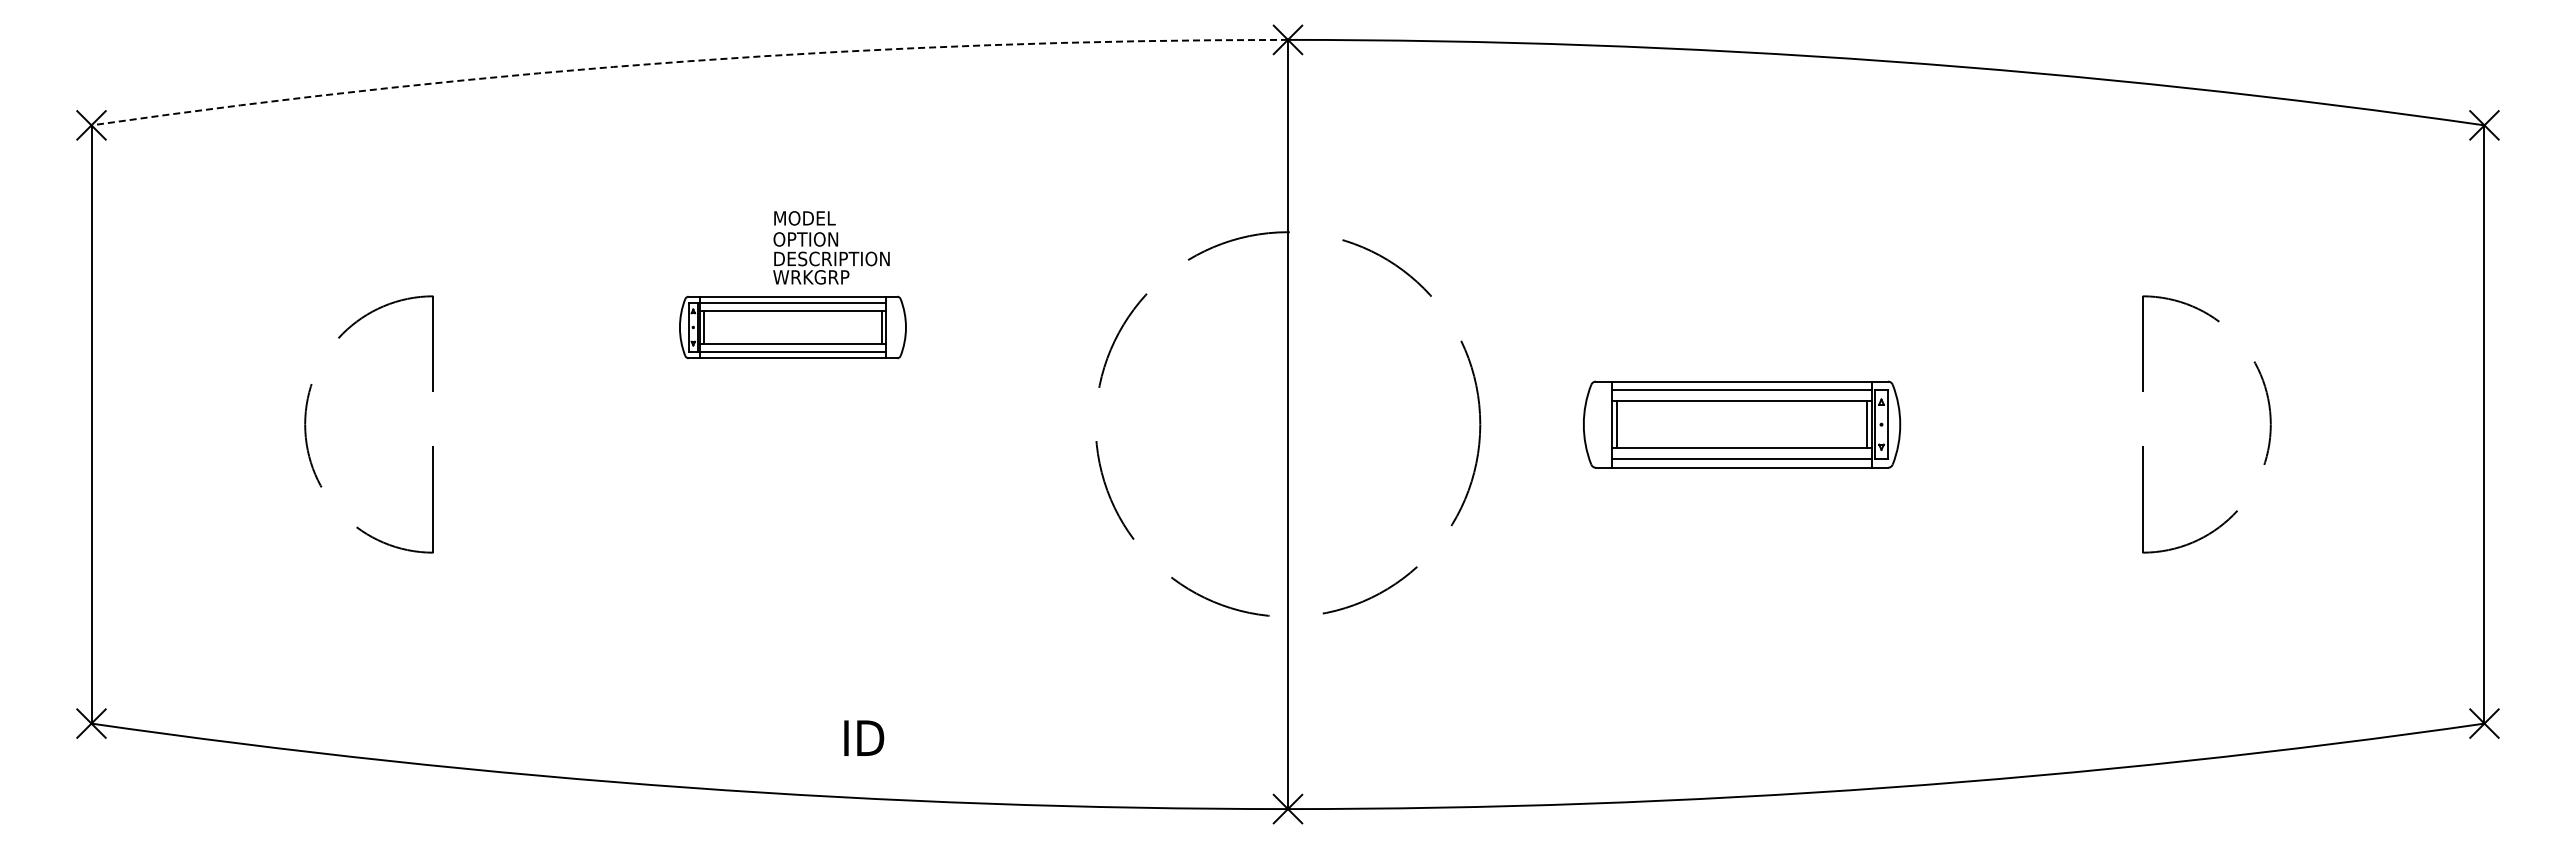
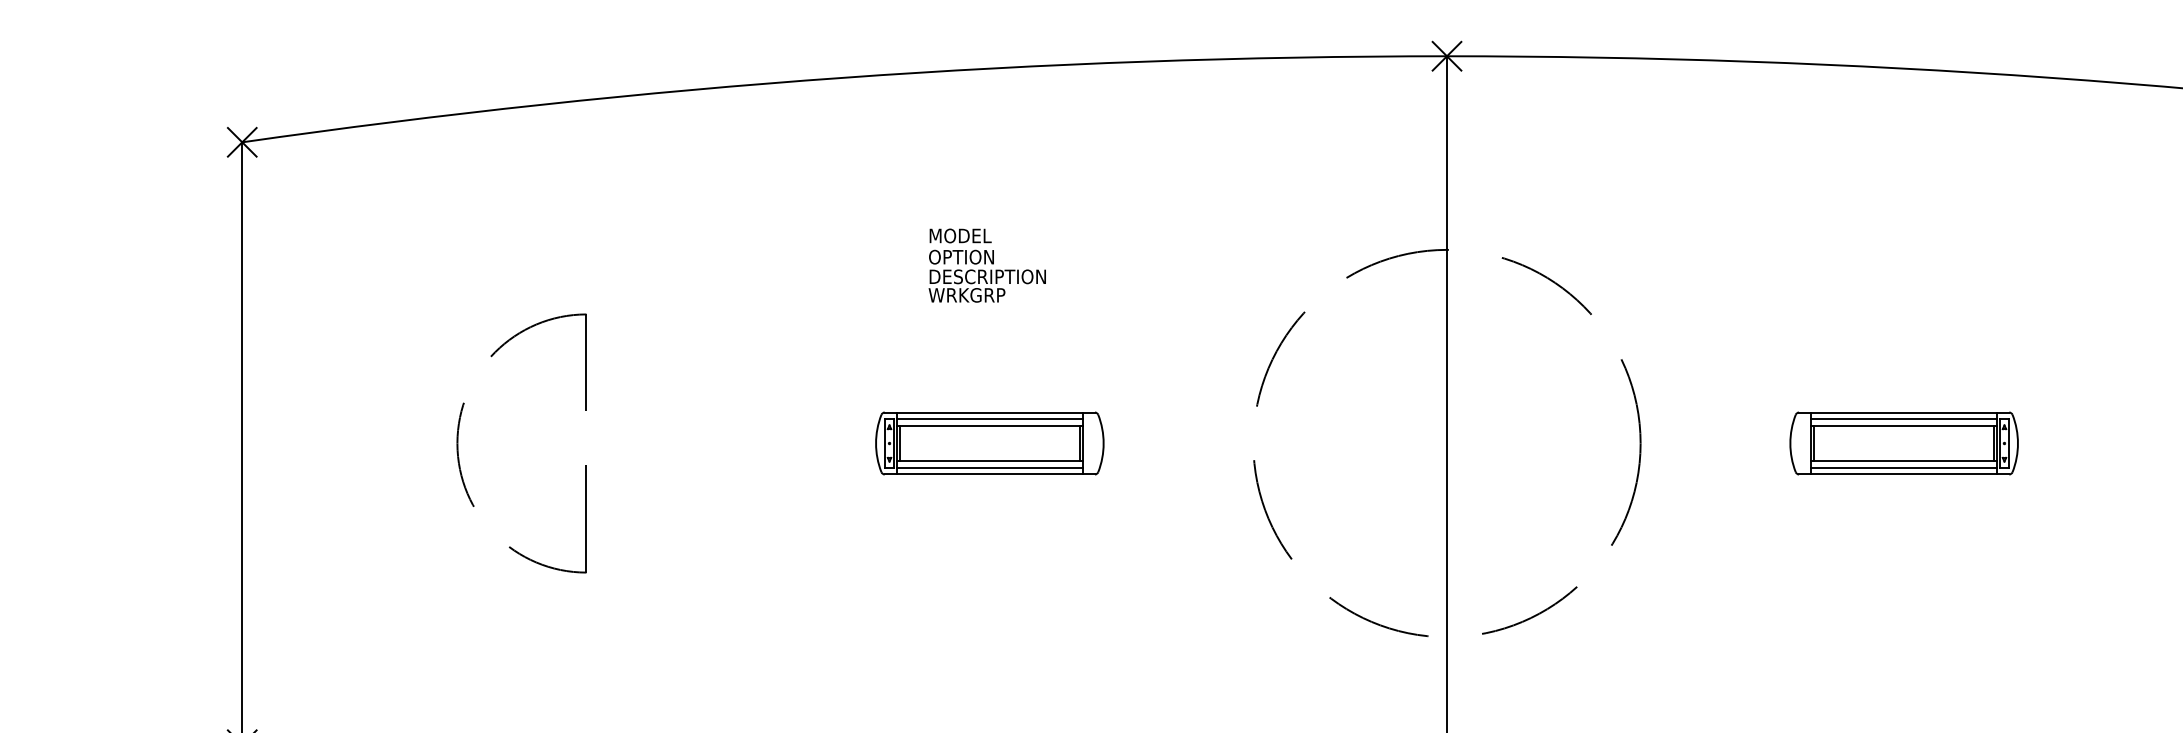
arc: (688, 61) -> (843, 78), dashed -> solid
part: (792, 326) -> (989, 442), moved
part: (1741, 423) -> (1903, 442), size x0.71

